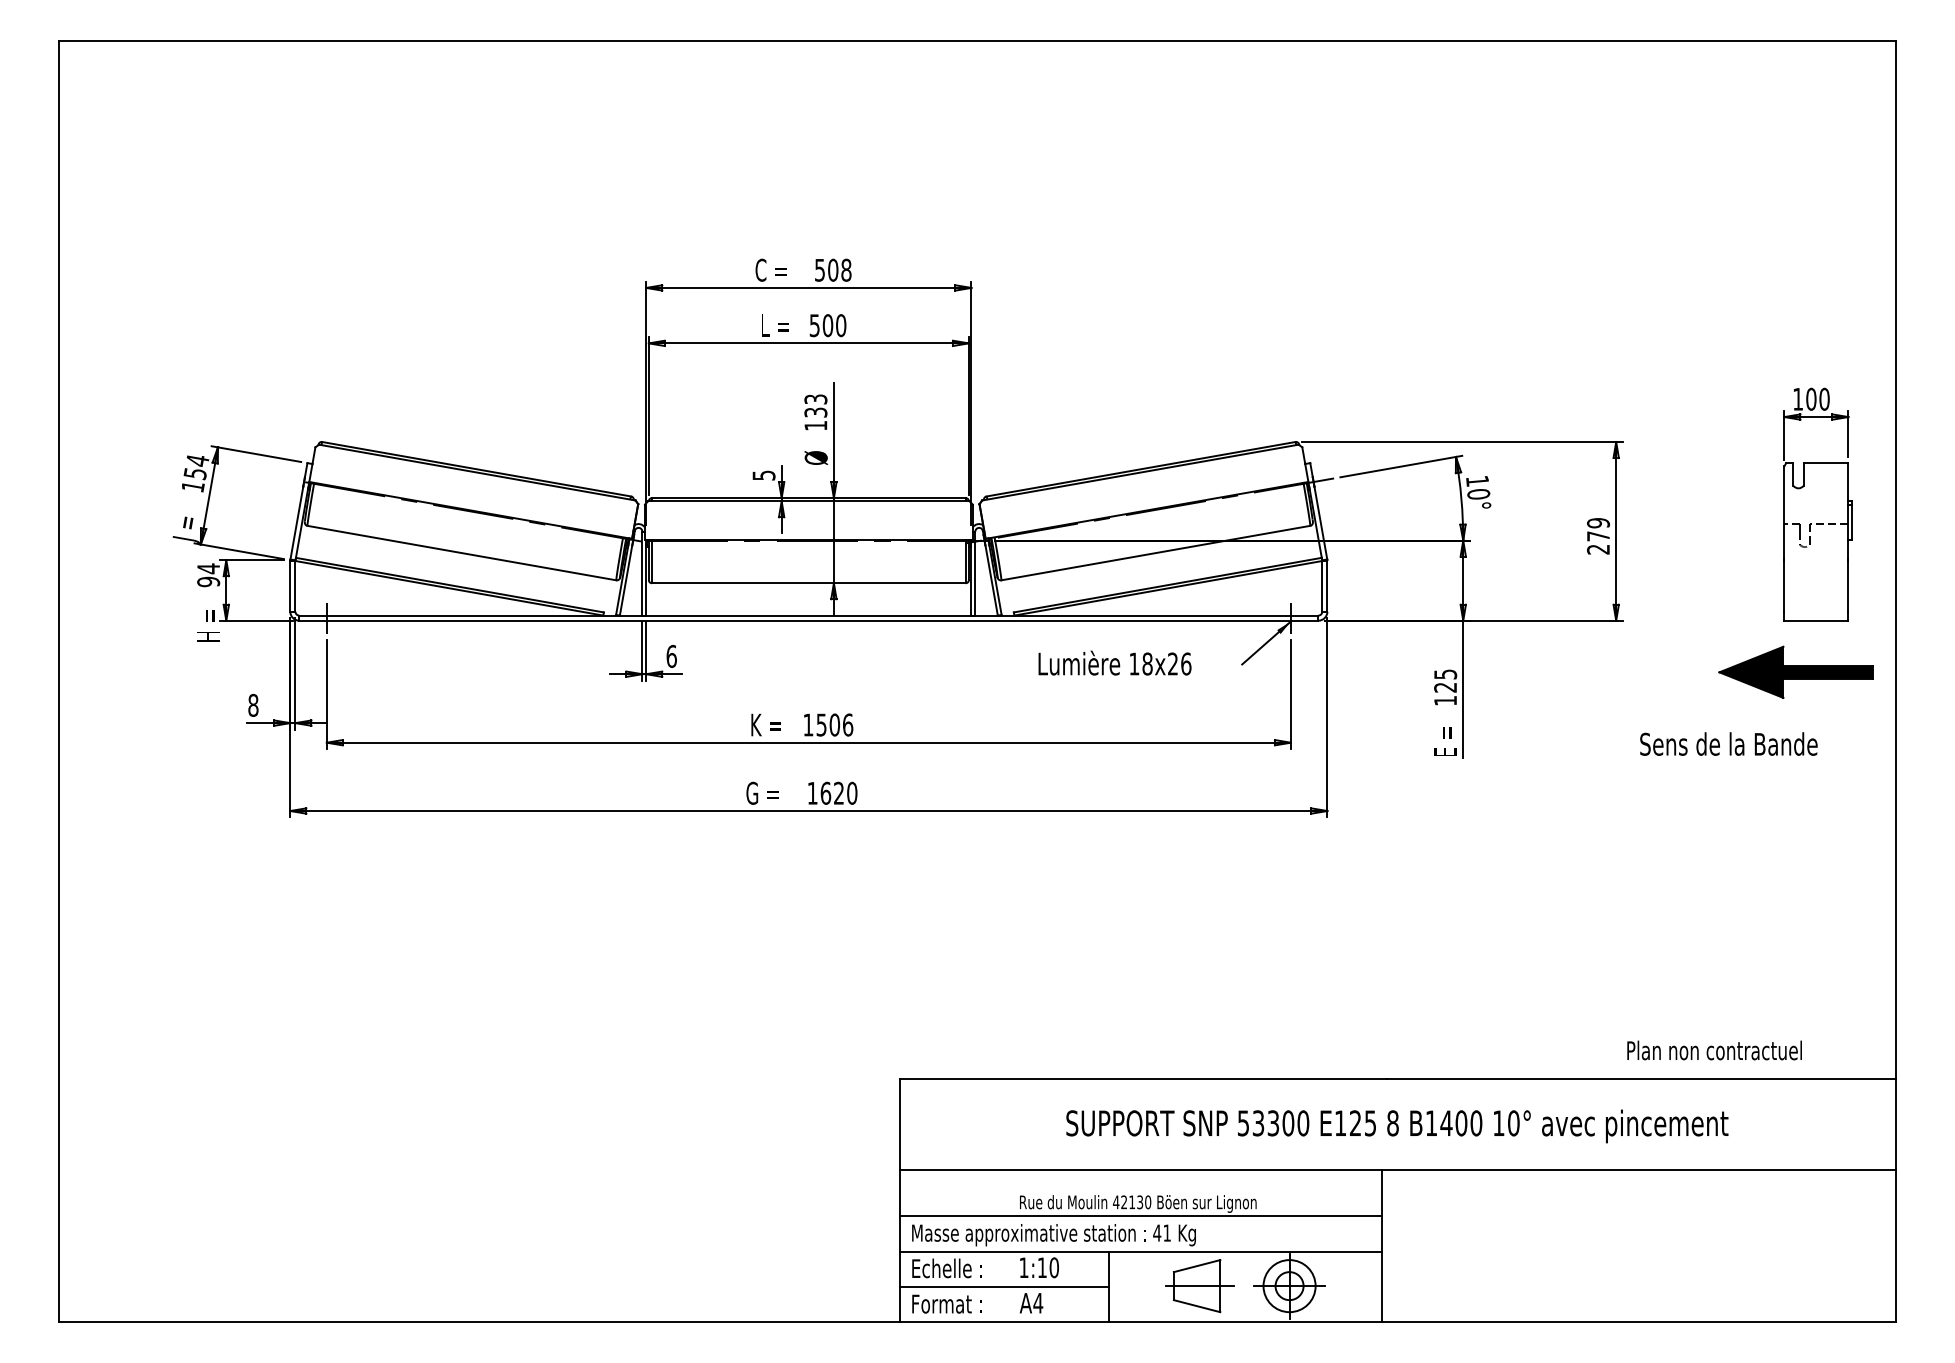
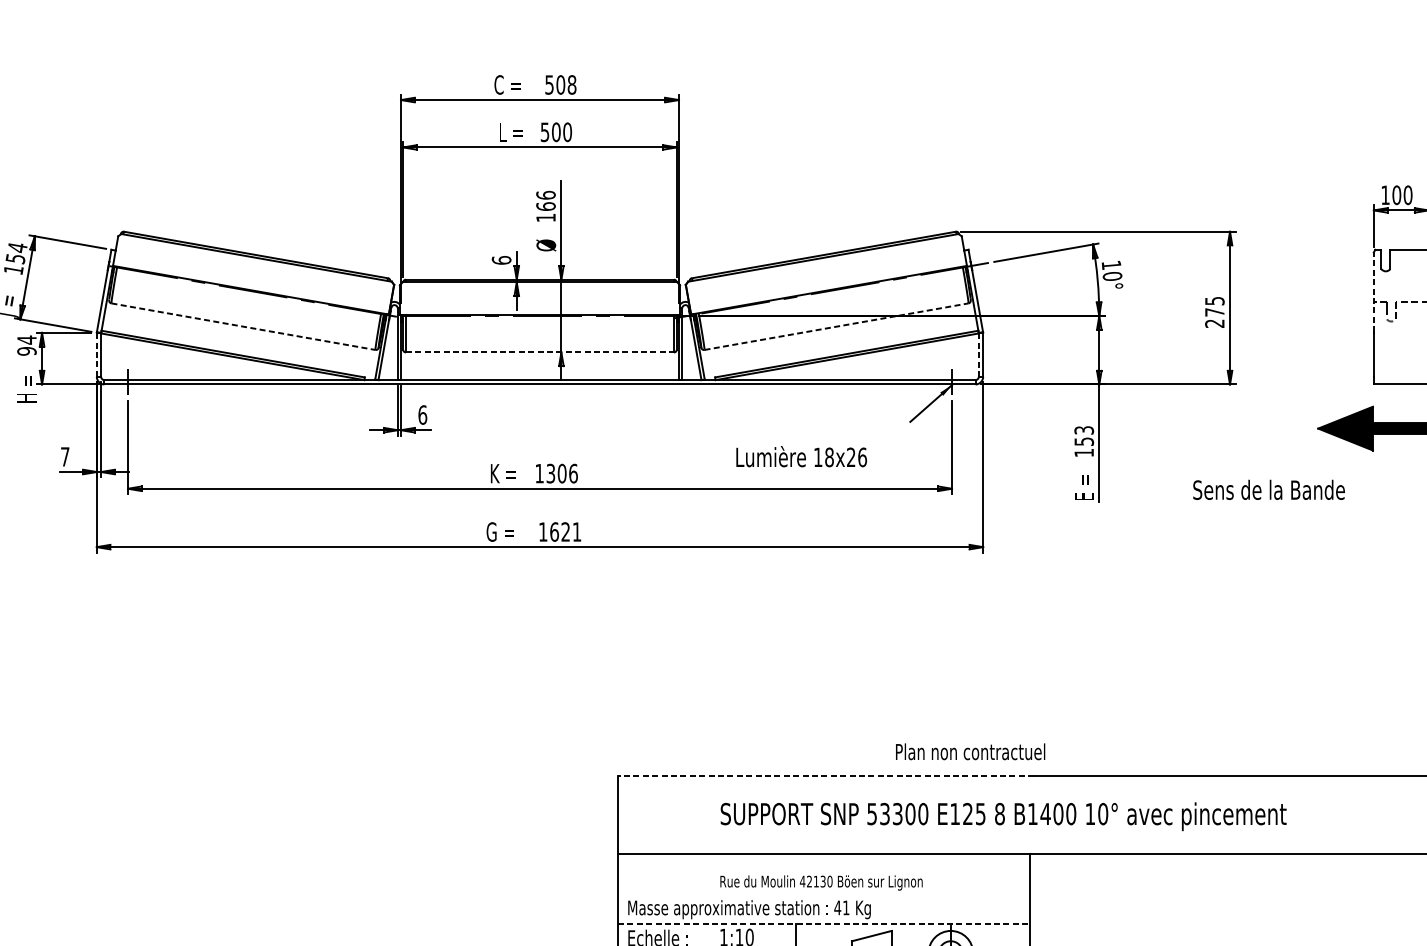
text: (815, 405) -> (545, 200), 133 -> 166
text: (763, 475) -> (501, 260), 5 -> 6
line: (1784, 512) -> (1373, 292), solid -> dashed
text: (1598, 523) -> (1214, 301), 279 -> 275
line: (461, 553) -> (243, 327), solid -> dashed
line: (1155, 553) -> (836, 327), solid -> dashed
line: (808, 583) -> (539, 352), solid -> dashed
line: (290, 585) -> (96, 354), solid -> dashed
line: (1322, 586) -> (978, 355), solid -> dashed
text: (1114, 662) -> (801, 456), moved
text: (1445, 680) -> (1084, 435), 125 -> 153
text: (253, 704) -> (65, 456), 8 -> 7
text: (821, 724) -> (550, 473), 1506 -> 1306
text: (1728, 743) -> (1268, 489), moved
text: (852, 792) -> (577, 531), 1620 -> 1621
text: (1714, 1050) -> (970, 751), moved
line: (1143, 1078) -> (826, 775), solid -> dashed
text: (1397, 1126) -> (1003, 816), moved
line: (1141, 1216) -> (824, 893), removed
line: (1141, 1251) -> (824, 923), solid -> dashed

